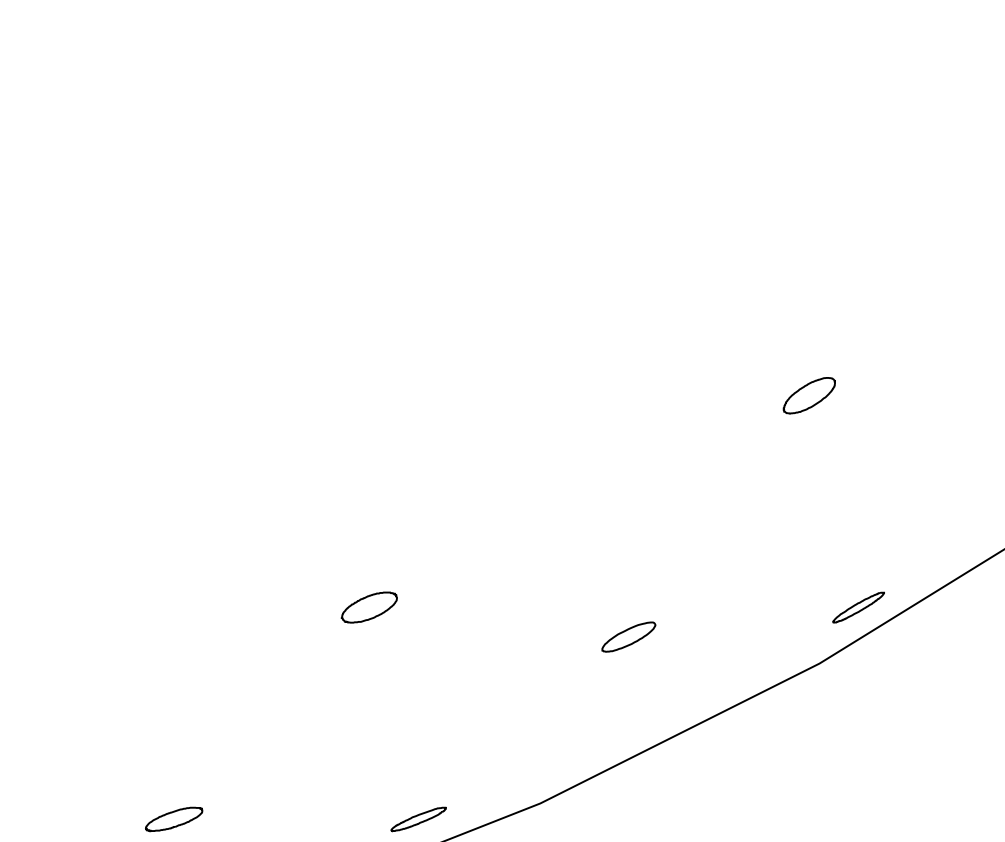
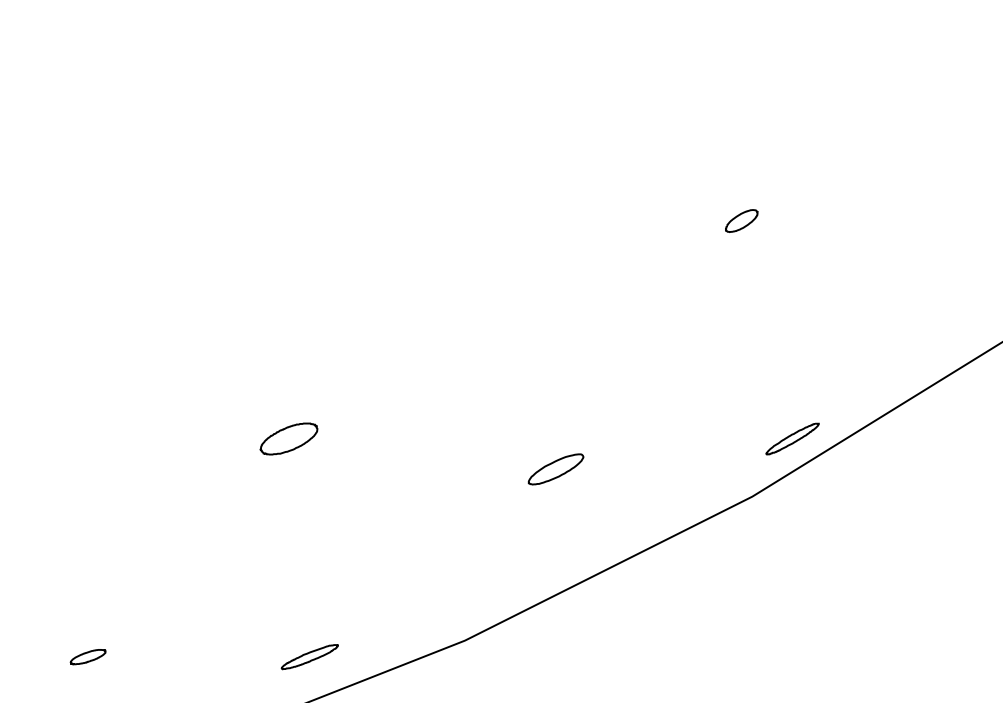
part: (808, 395) -> (740, 220), size x0.6
part: (174, 819) -> (88, 657), size x0.6
part: (418, 819) -> (309, 657), moved

